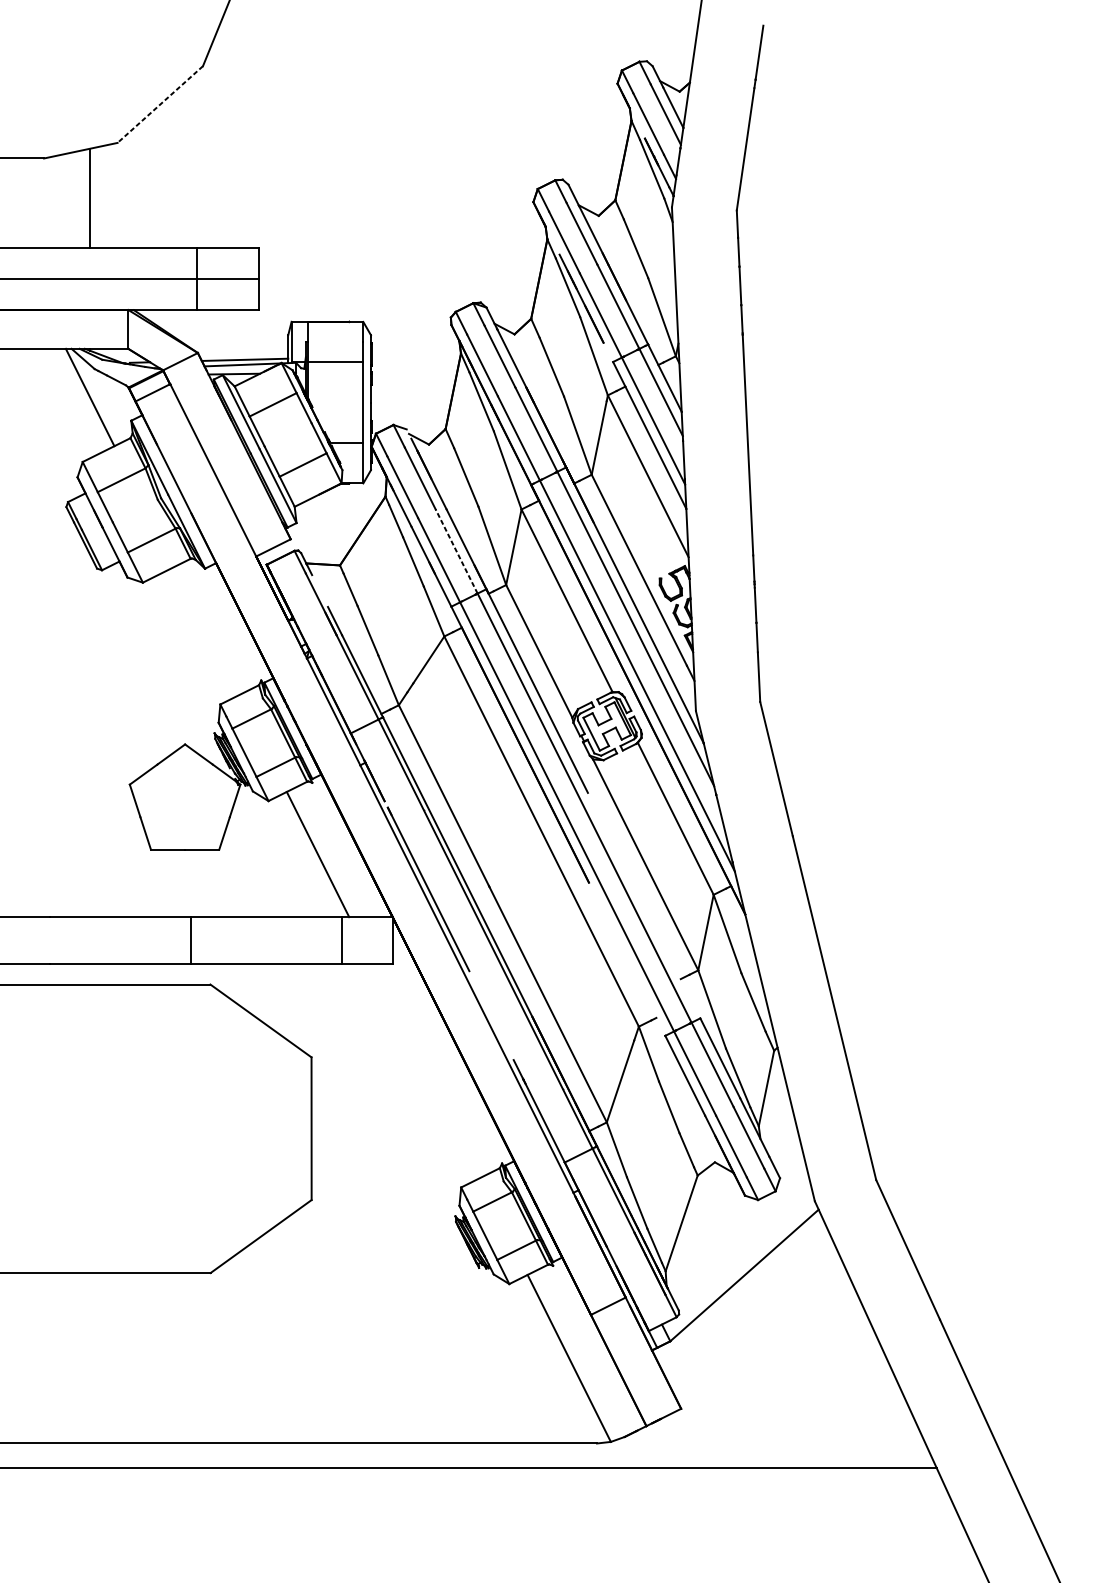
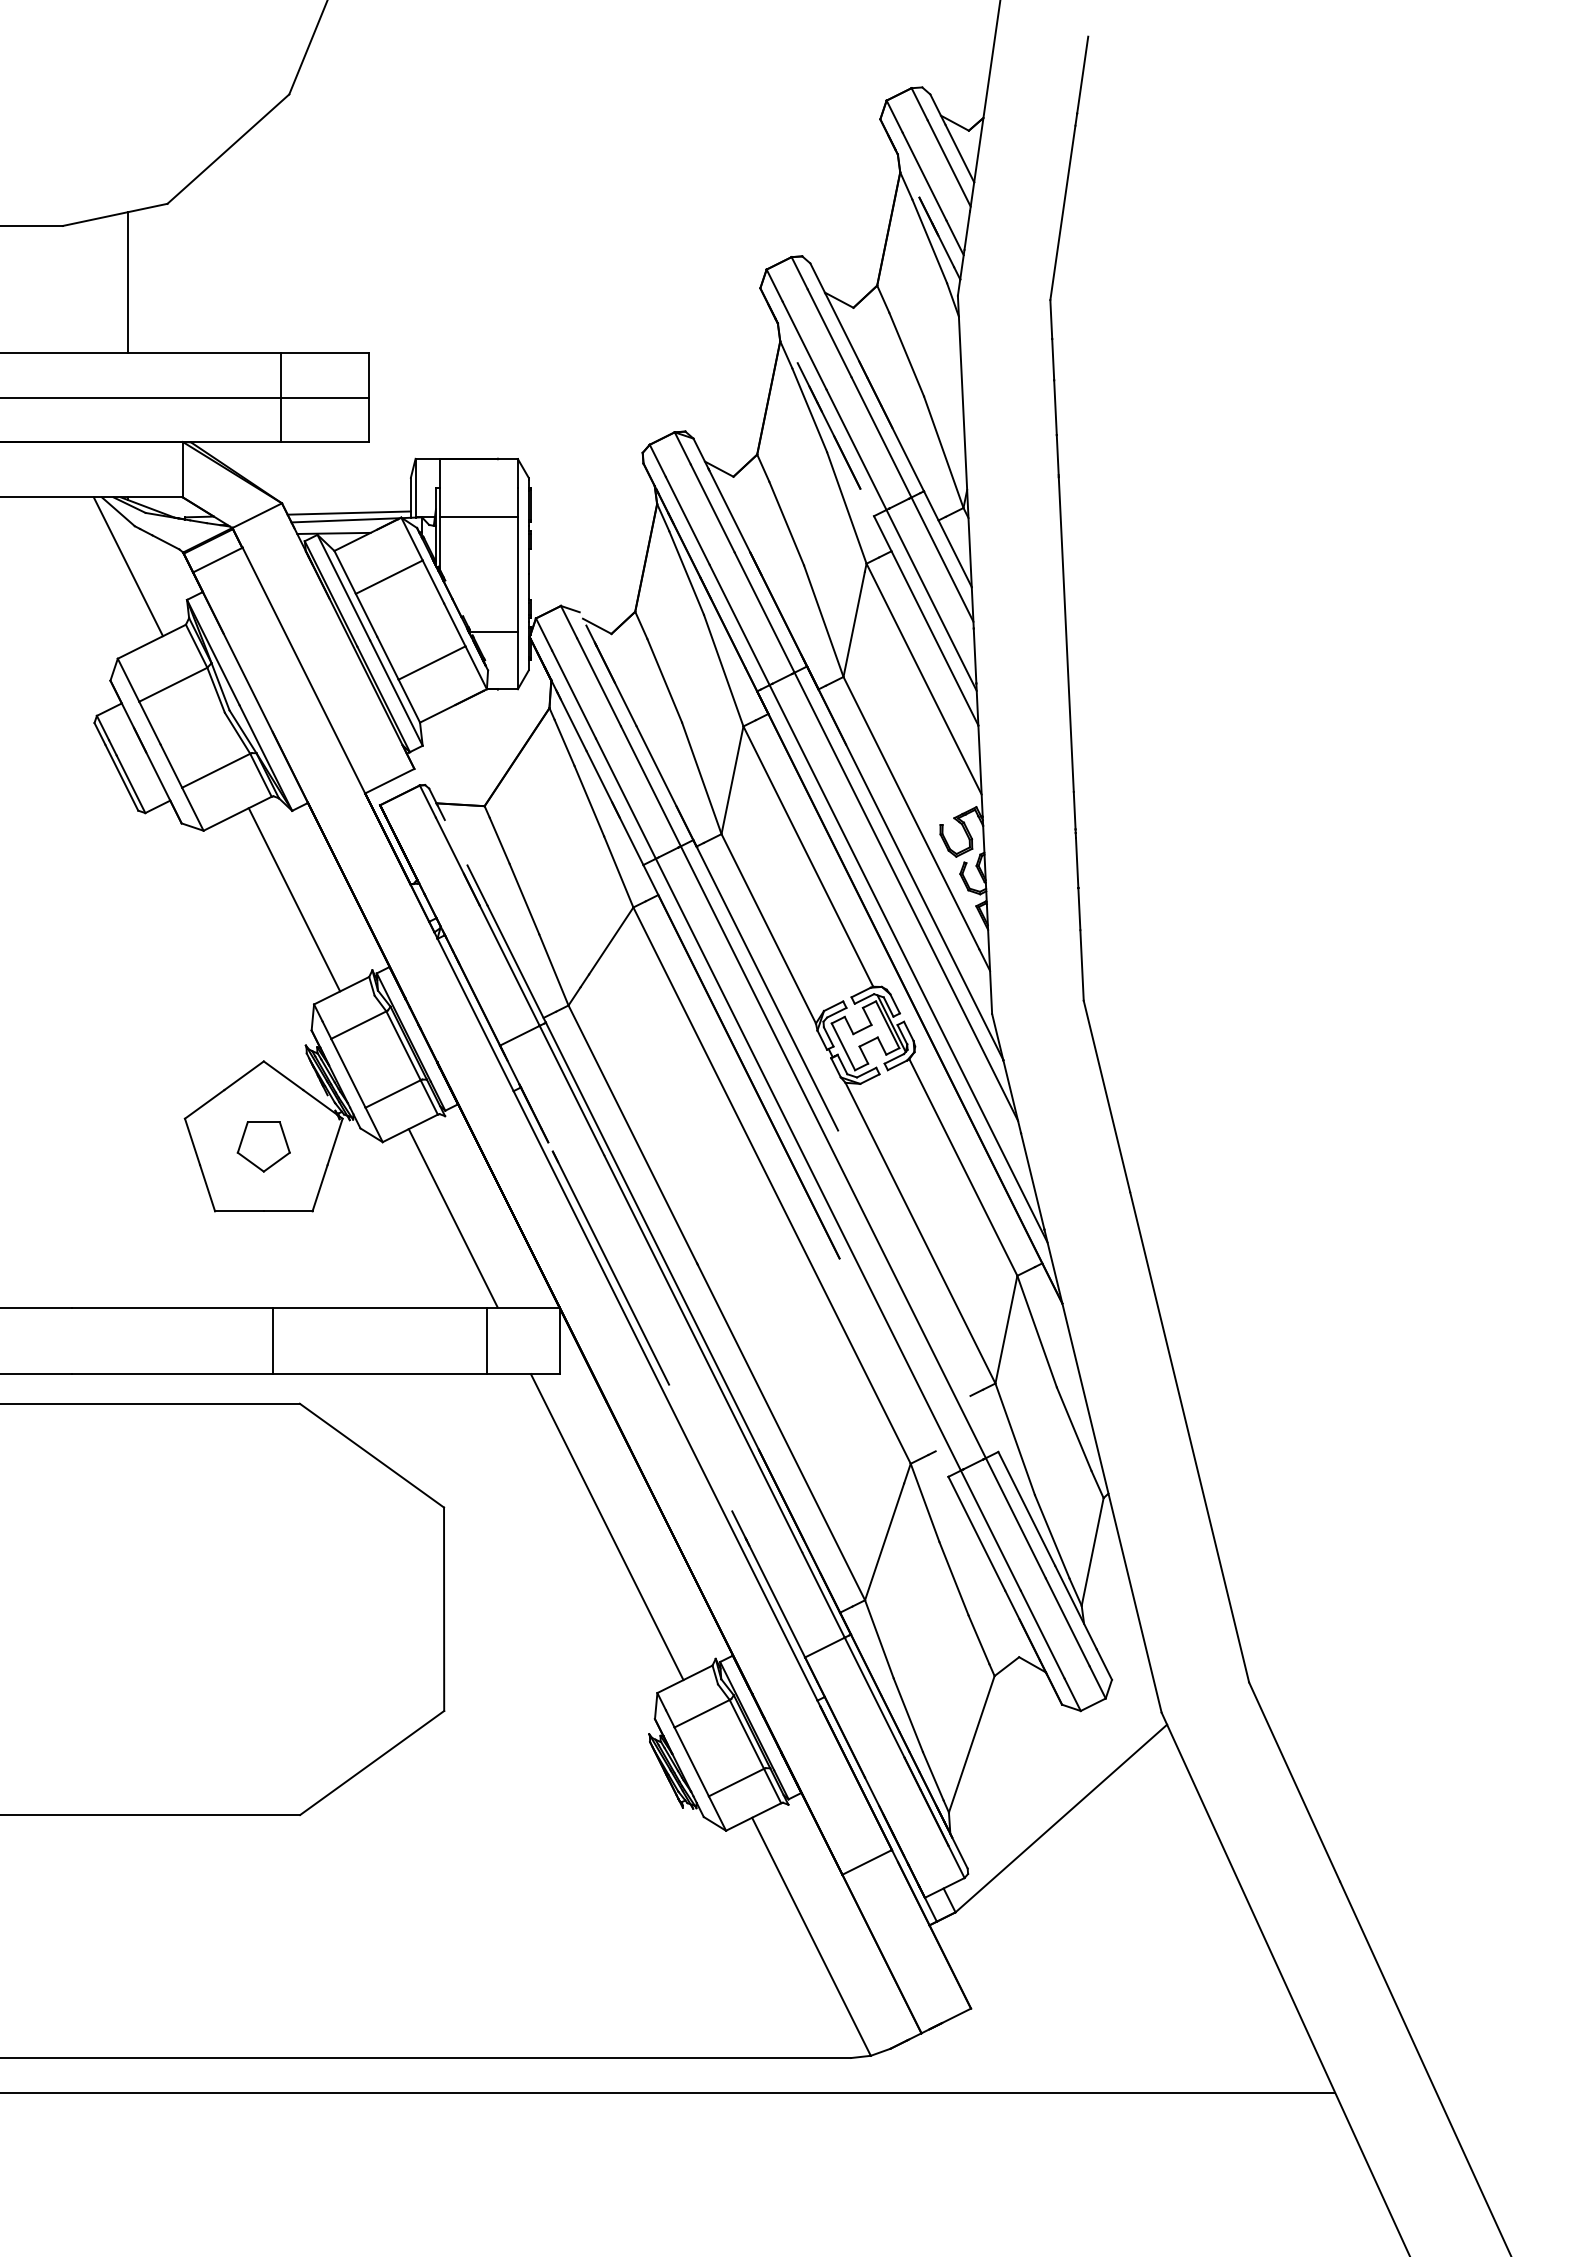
line: (160, 104) -> (228, 149), dashed -> solid
line: (456, 550) -> (650, 785), dashed -> solid
line: (206, 630) -> (294, 899), added
part: (184, 804) -> (263, 1146), added
line: (425, 1071) -> (606, 1527), added

